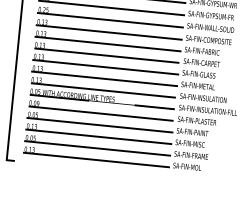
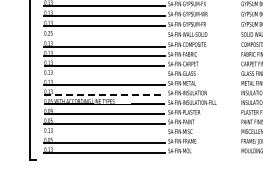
line: (110, 20) -> (104, 36), removed
line: (105, 67) -> (104, 75), removed
line: (103, 90) -> (104, 94), solid -> dashed
line: (98, 136) -> (104, 133), removed

